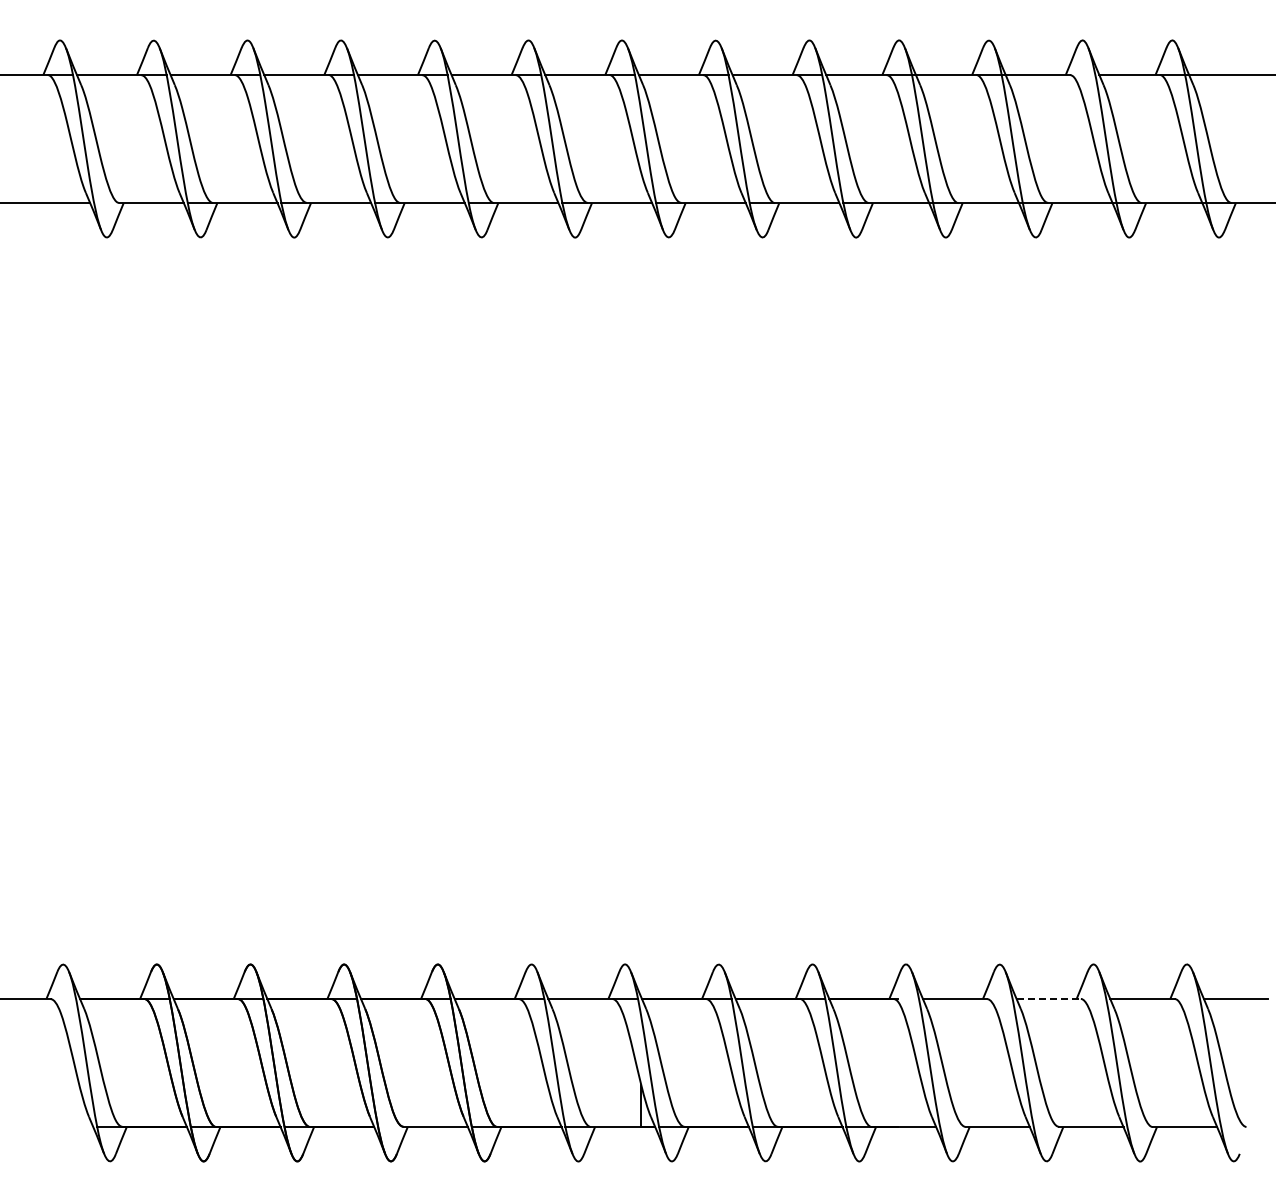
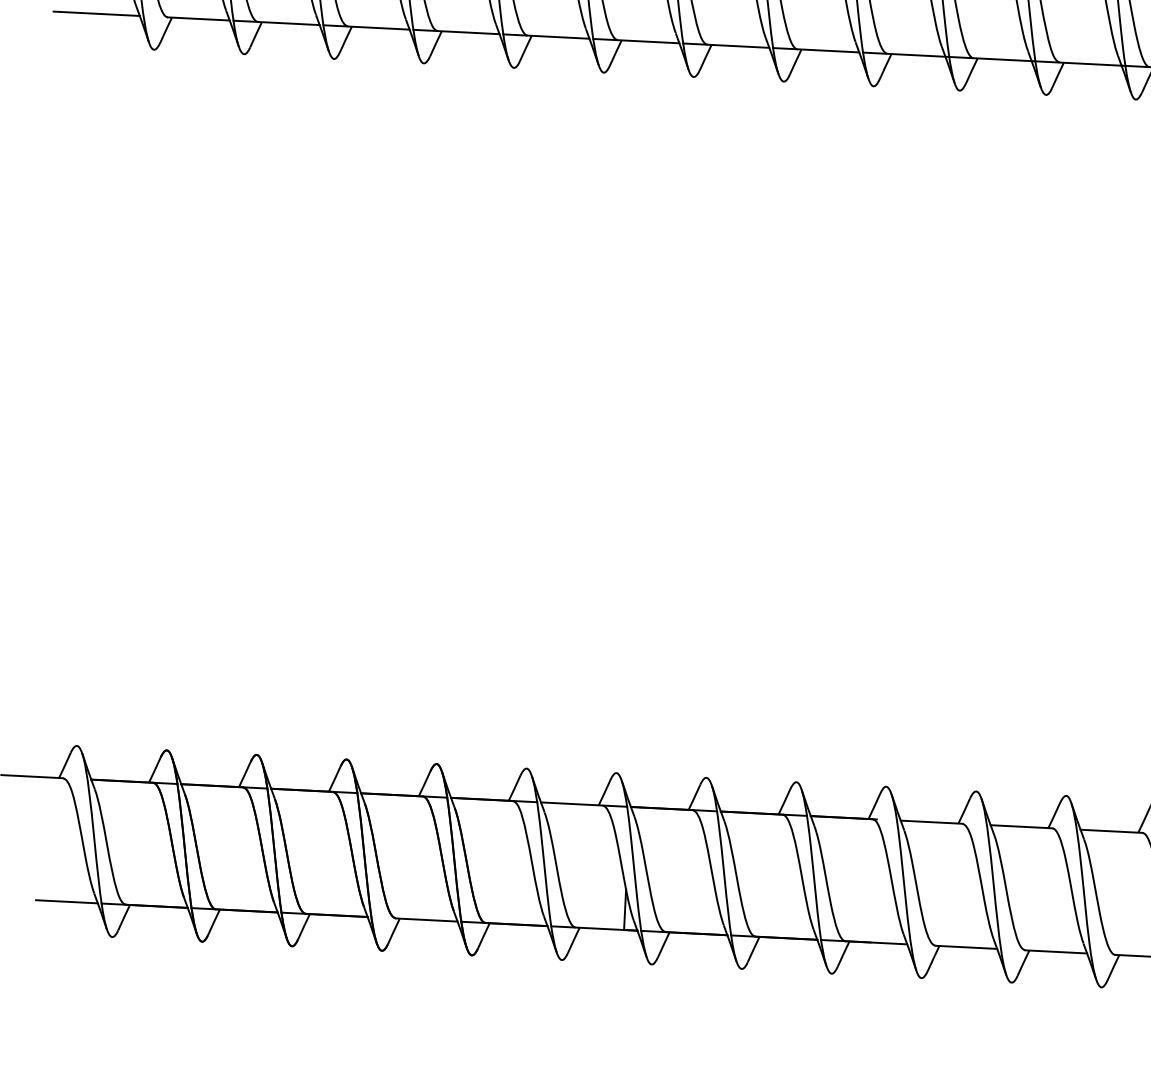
line: (1049, 998) -> (1022, 826), dashed -> solid
line: (60, 1127) -> (66, 902), added

